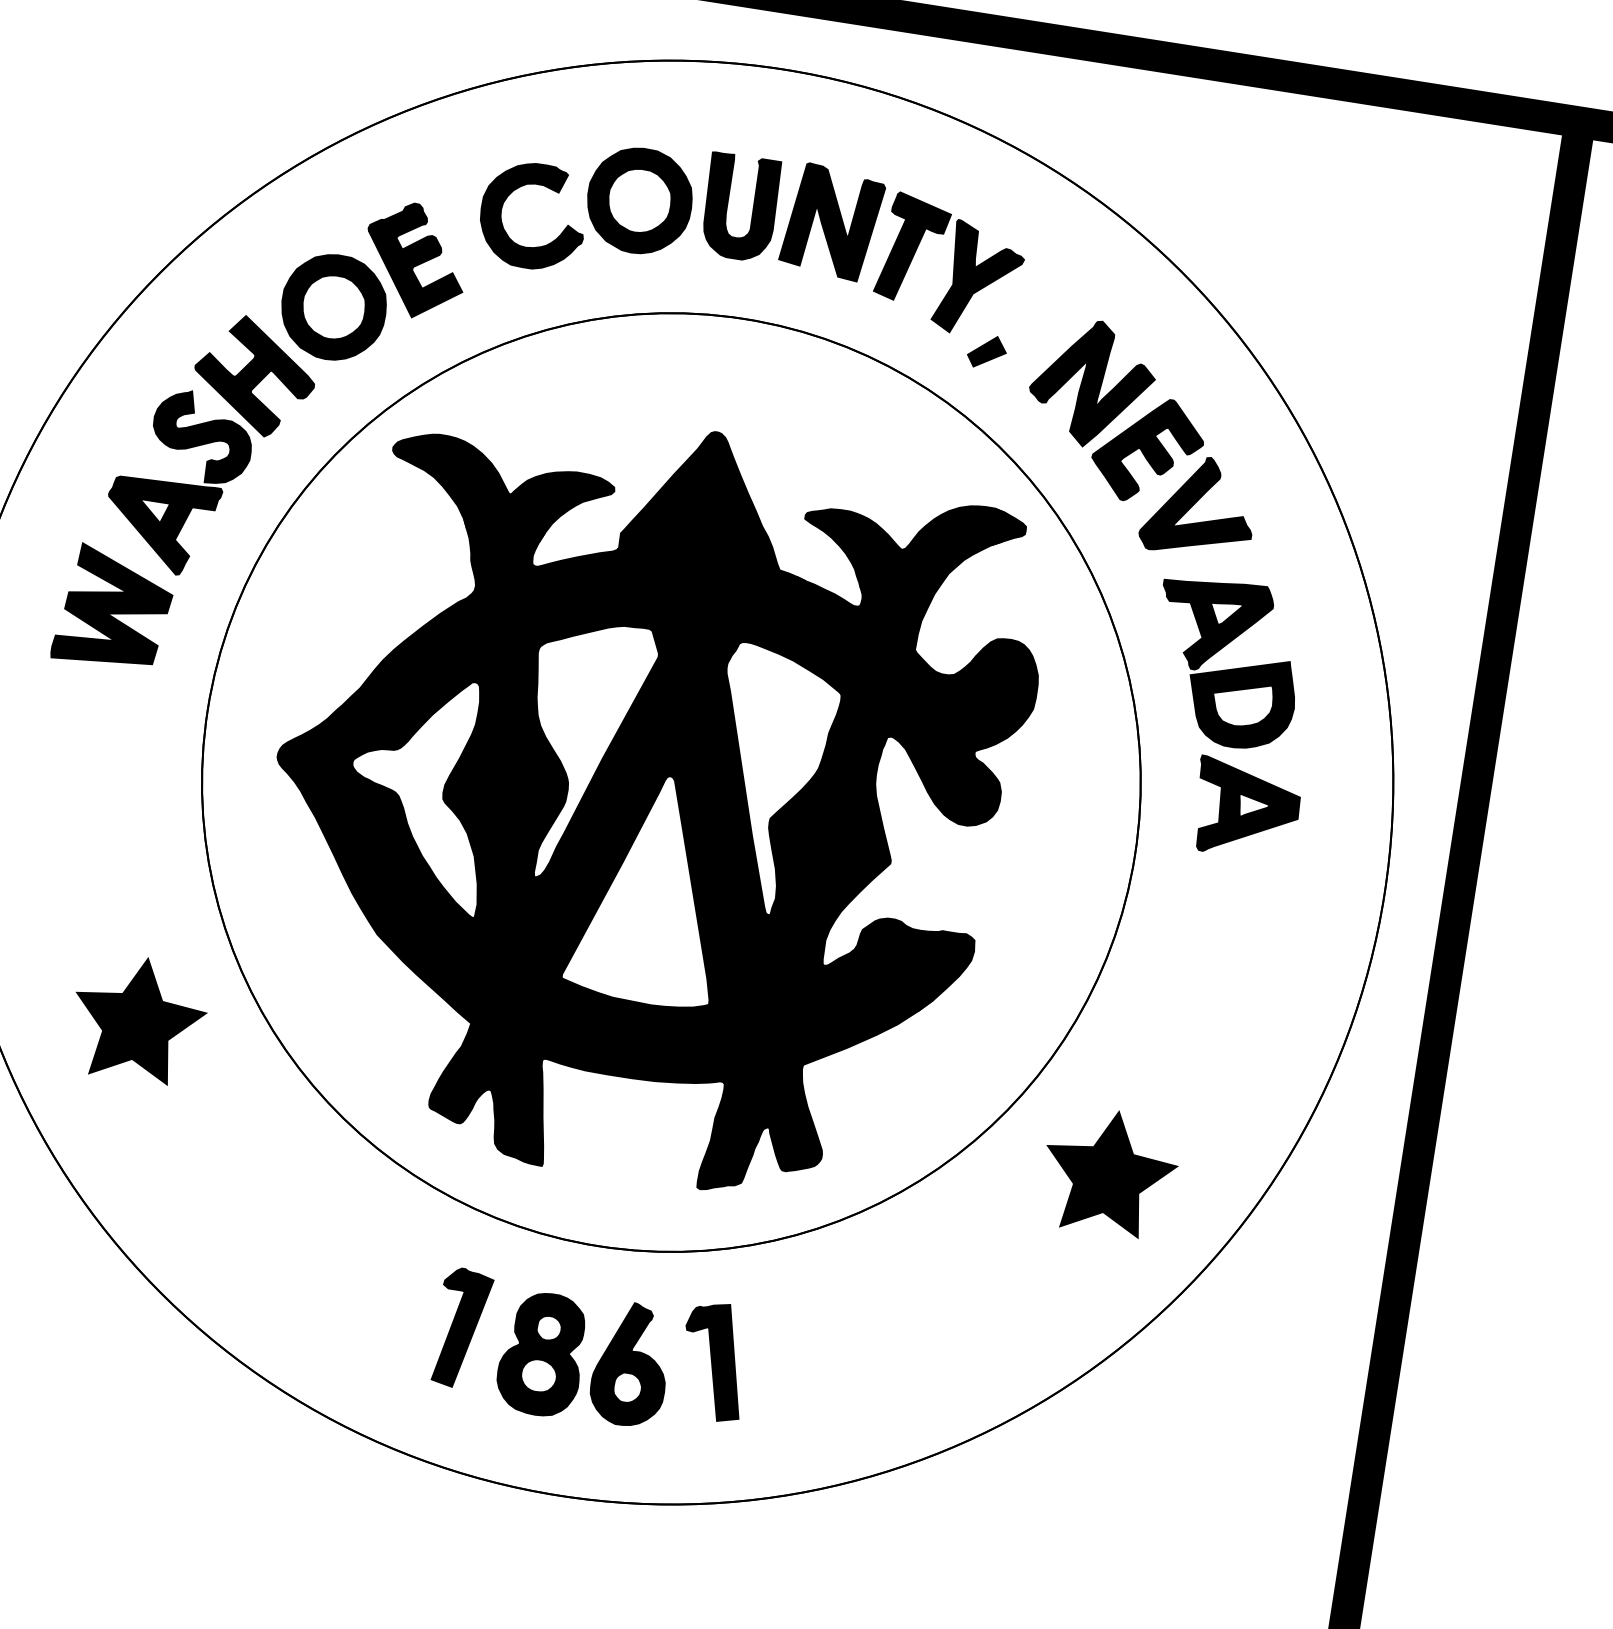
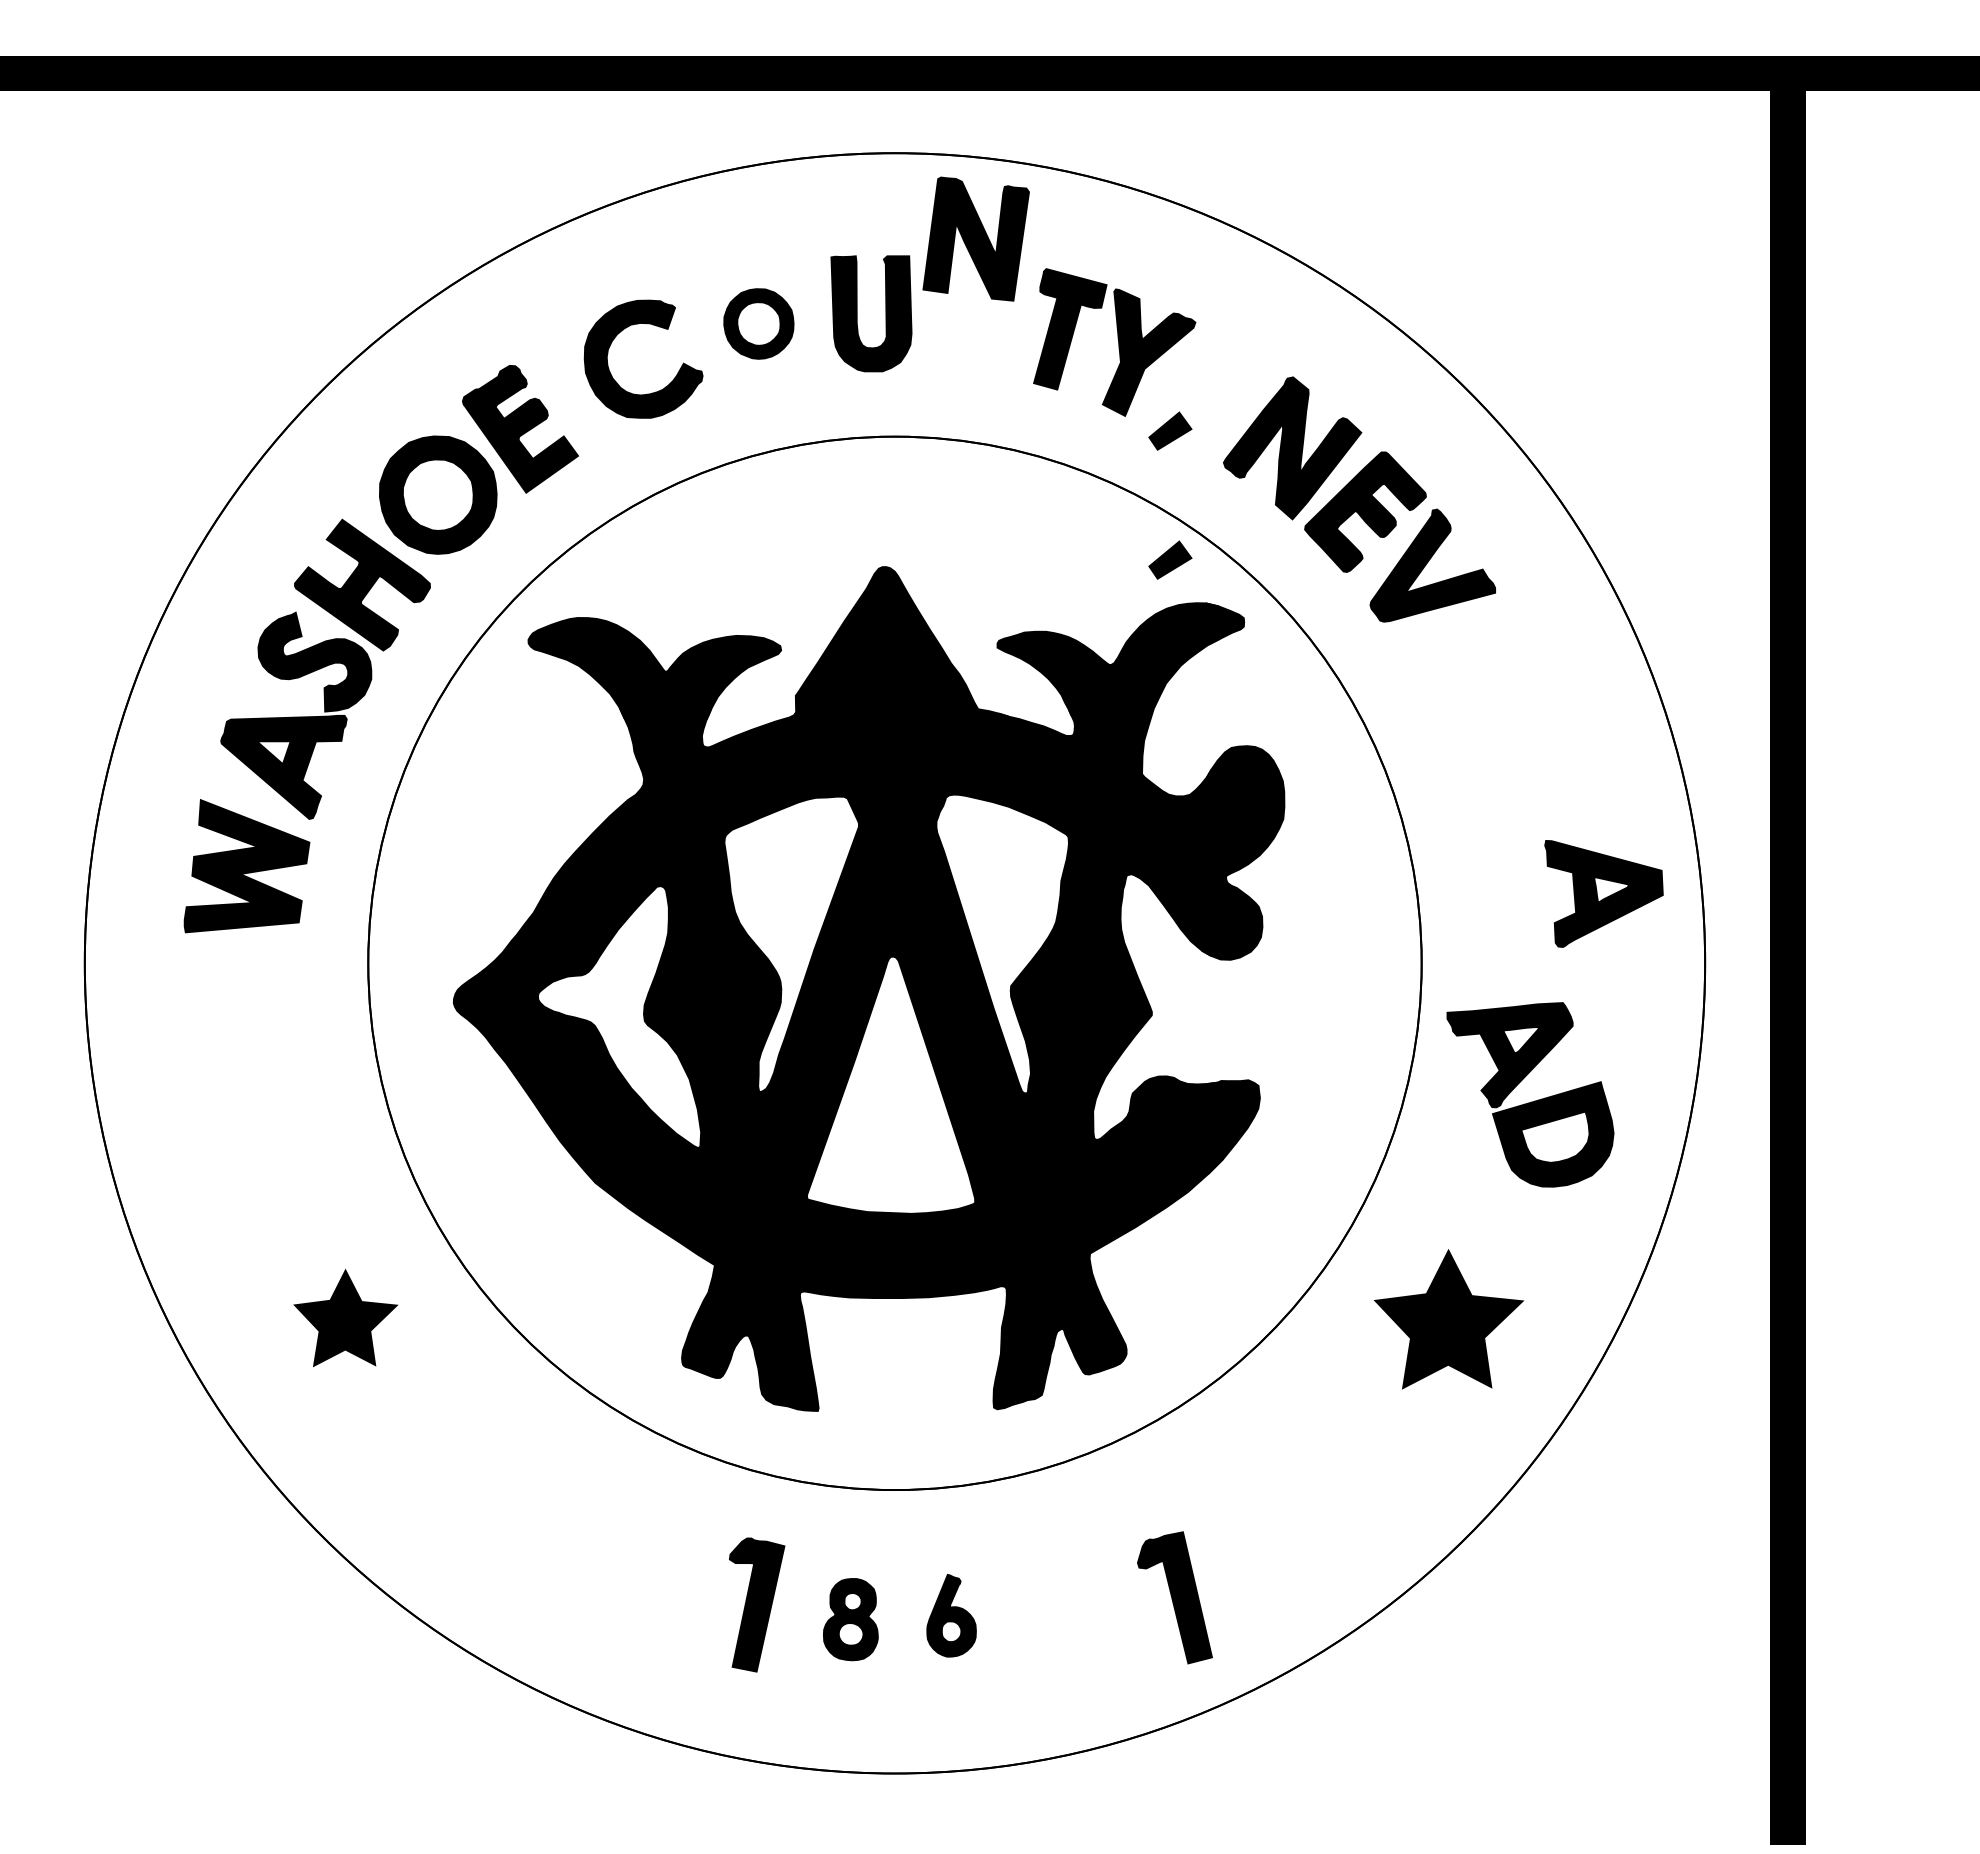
part: (639, 200) -> (758, 323), size x0.6
part: (831, 221) -> (975, 238), moved
part: (969, 465) -> (1170, 559), added
part: (1226, 669) -> (1531, 1101), moved
part: (1245, 809) -> (1603, 893), moved
part: (138, 1018) -> (345, 1317), size x0.7
part: (541, 1354) -> (850, 1619), size x0.6
part: (713, 1361) -> (1174, 1597), moved
part: (631, 1364) -> (951, 1615), size x0.6

